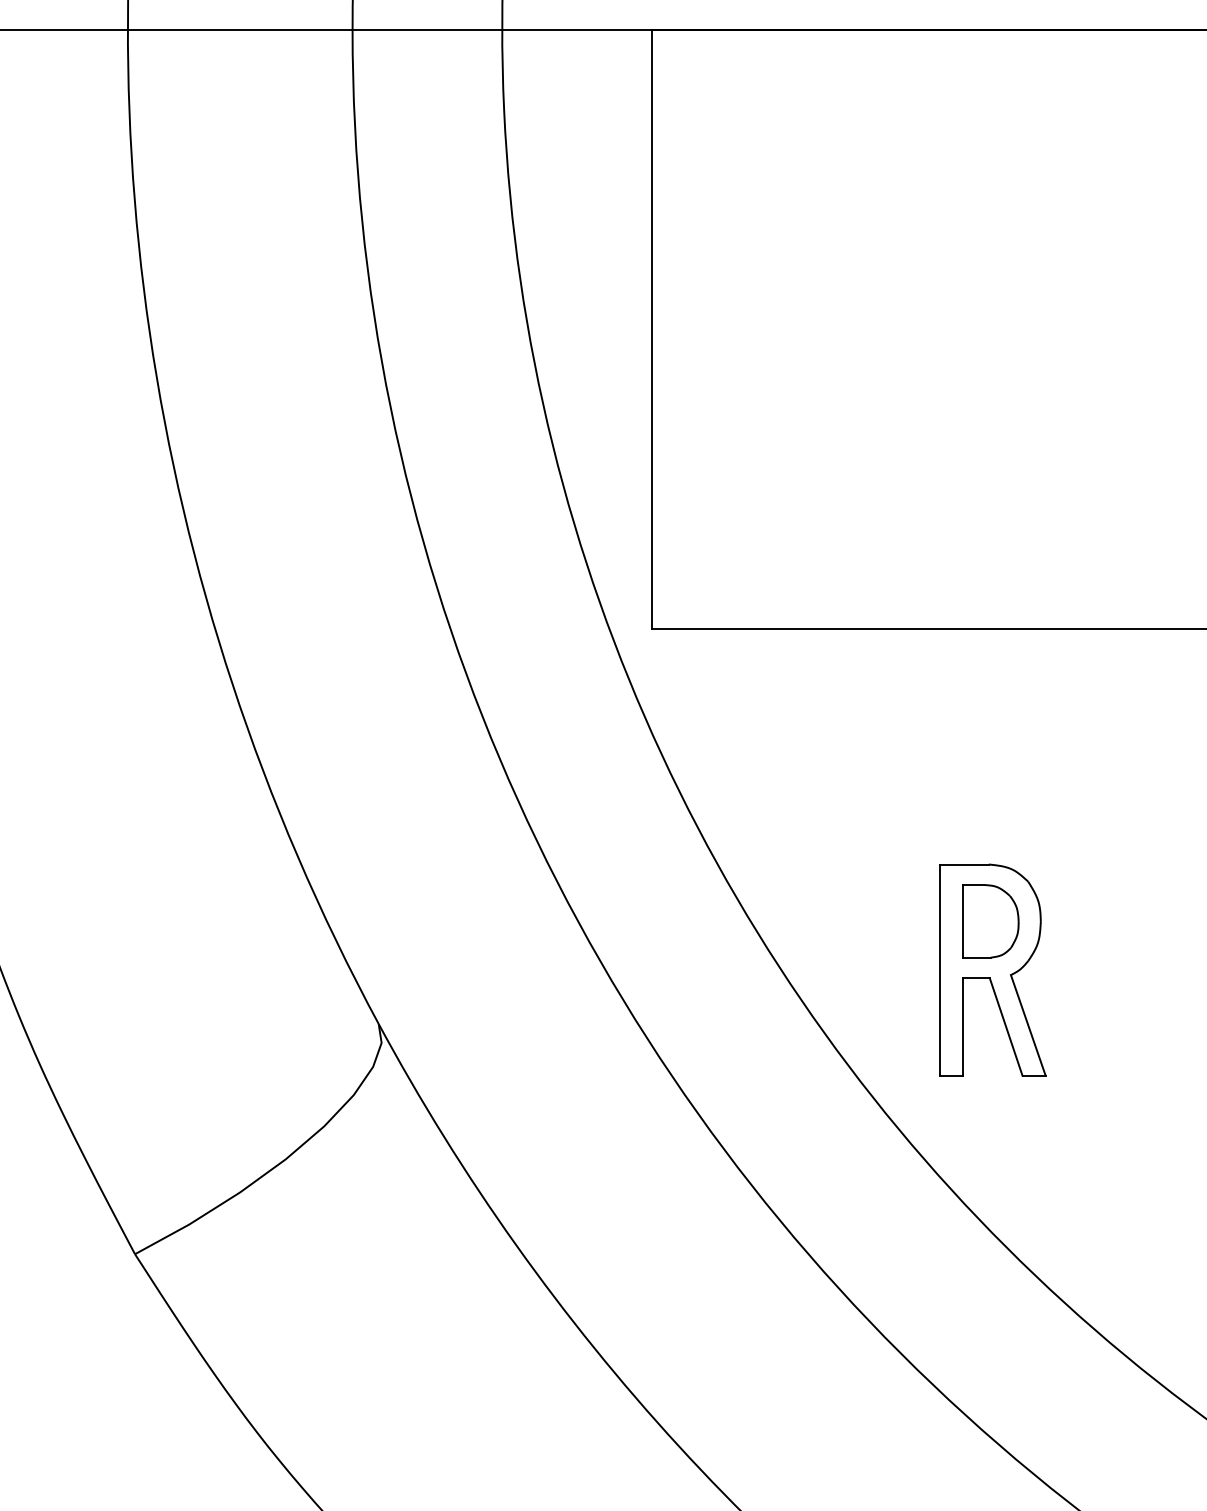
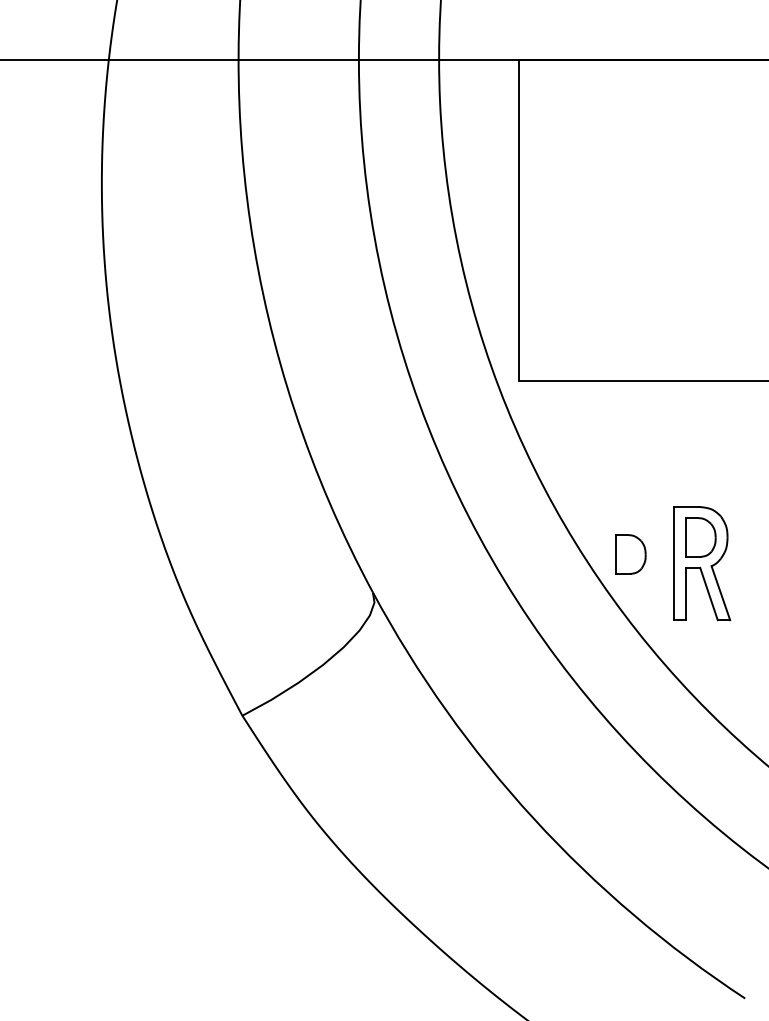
part: (859, 953) -> (630, 554), added

